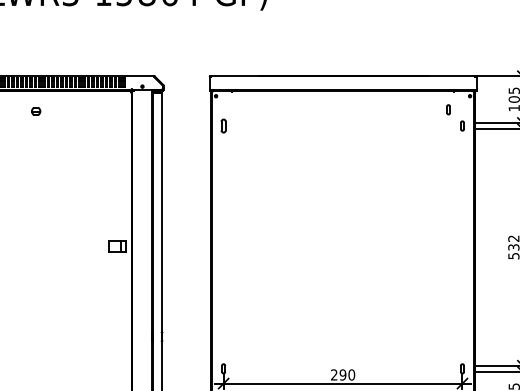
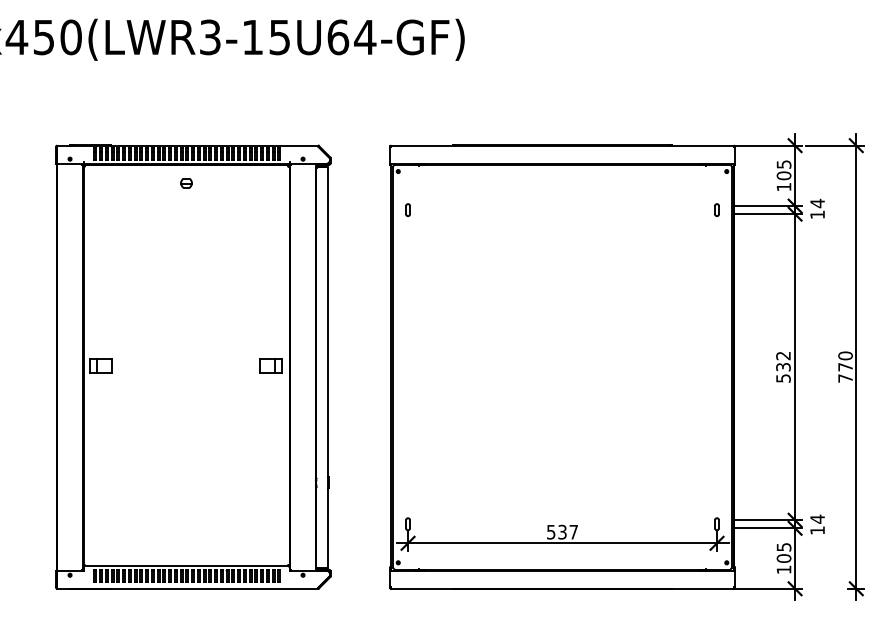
part: (448, 109) -> (698, 188), removed
part: (36, 111) -> (186, 183), moved
part: (223, 125) -> (407, 209), size x0.71
text: (343, 374) -> (562, 531), 290 -> 537

